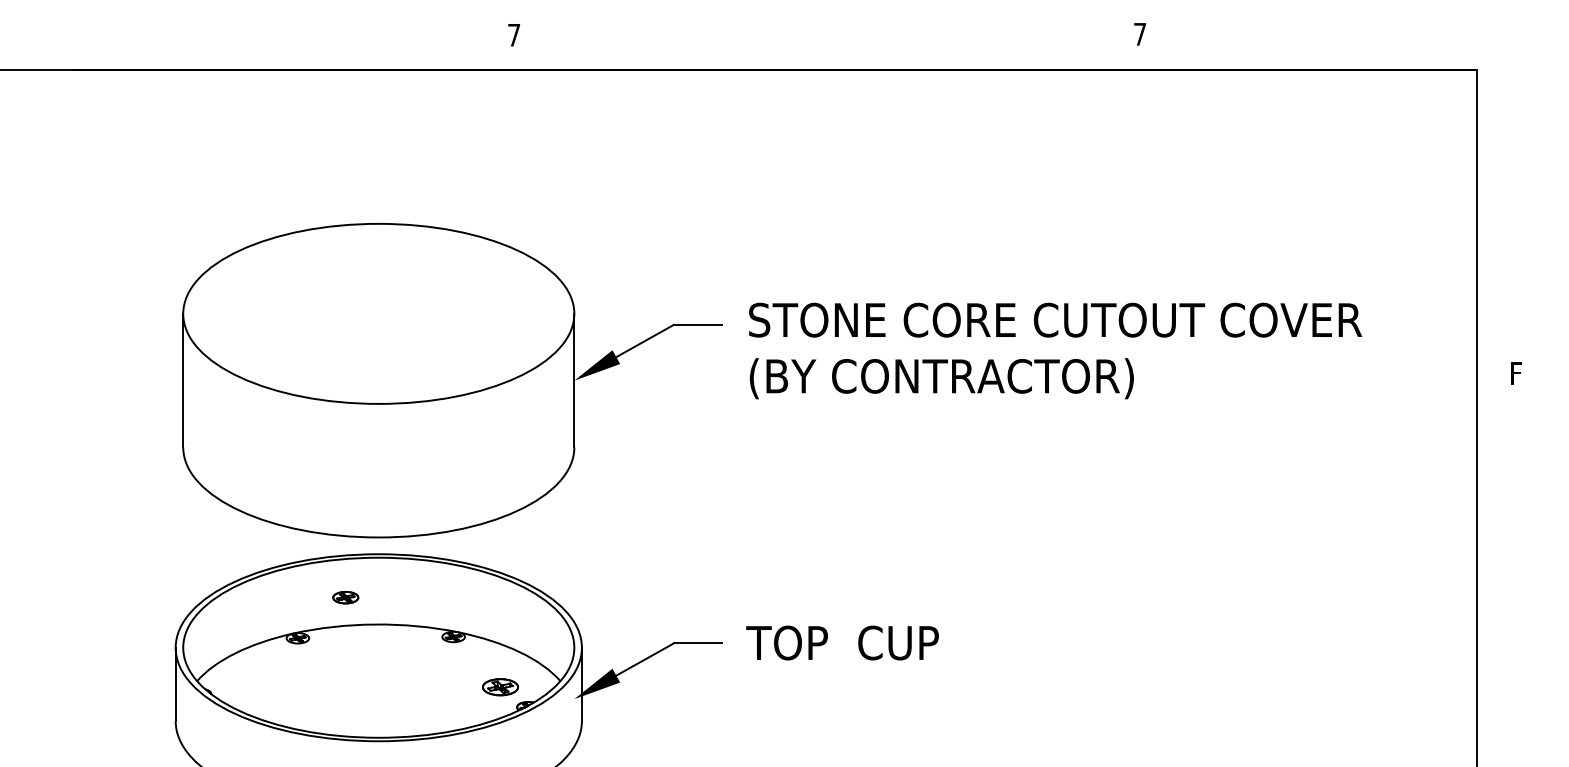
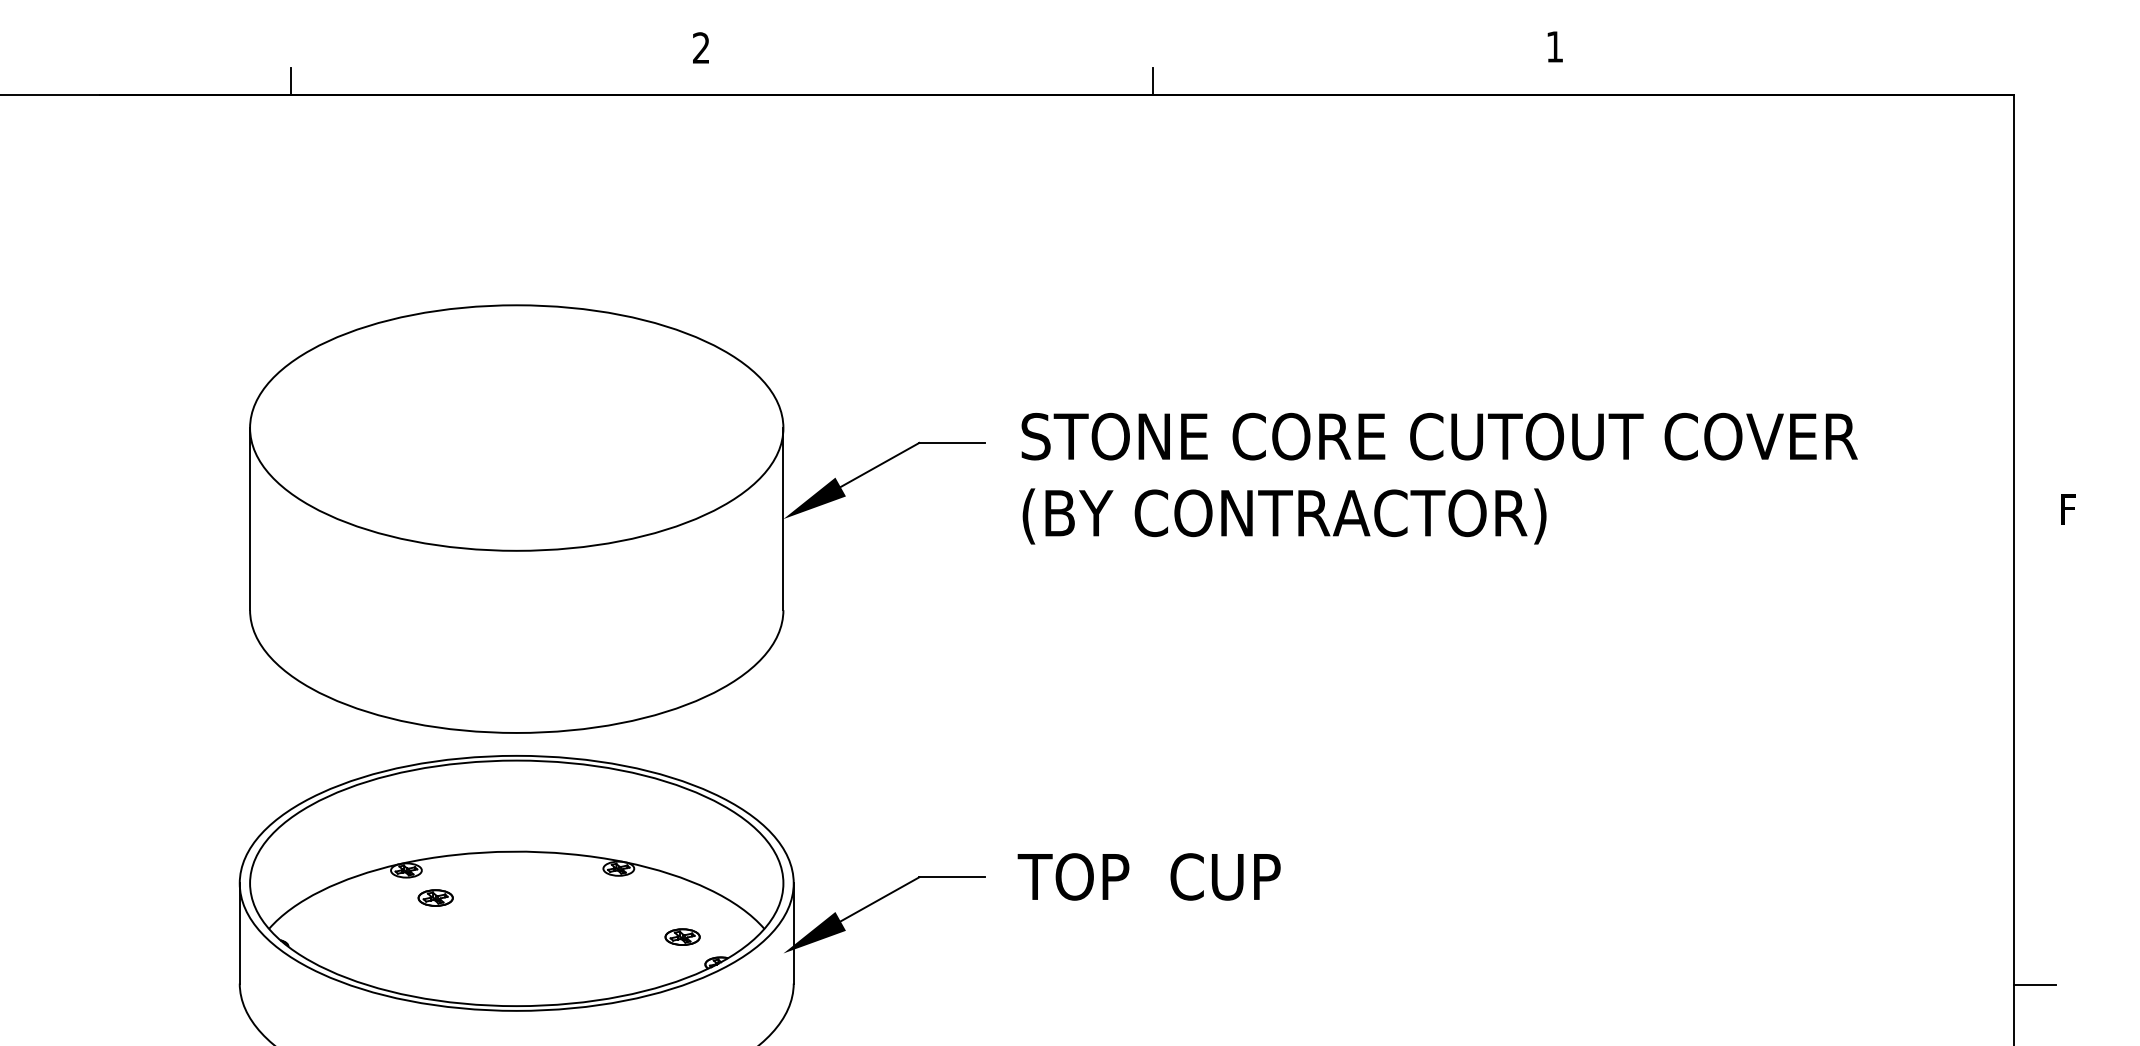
text: (514, 34) -> (701, 47), 7 -> 2
text: (1139, 34) -> (1554, 46), 7 -> 1
line: (213, 59) -> (291, 81), added
line: (844, 59) -> (1152, 81), added
part: (345, 597) -> (435, 897), moved
part: (500, 686) -> (682, 936), size x0.71
line: (1491, 721) -> (2034, 984), added

